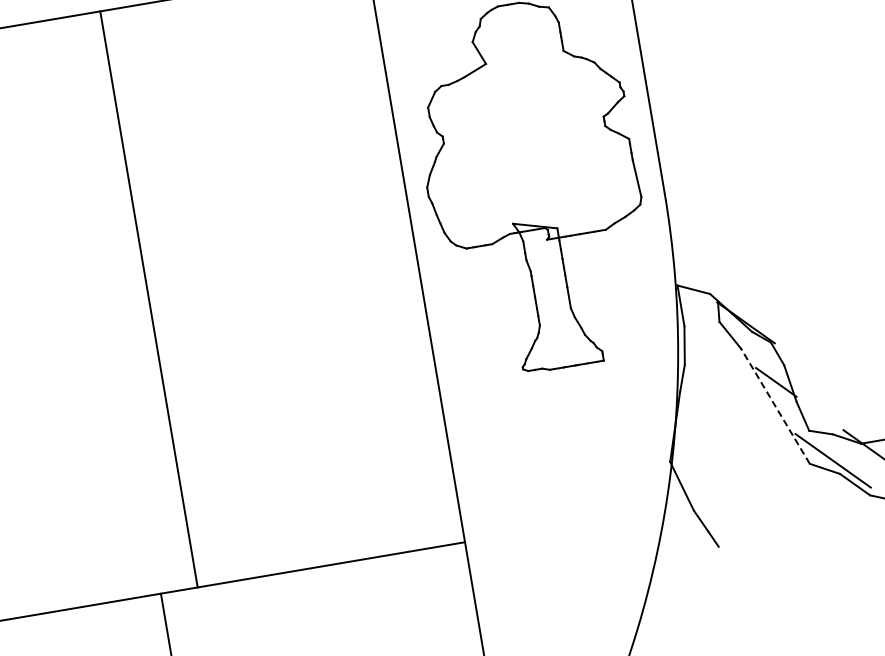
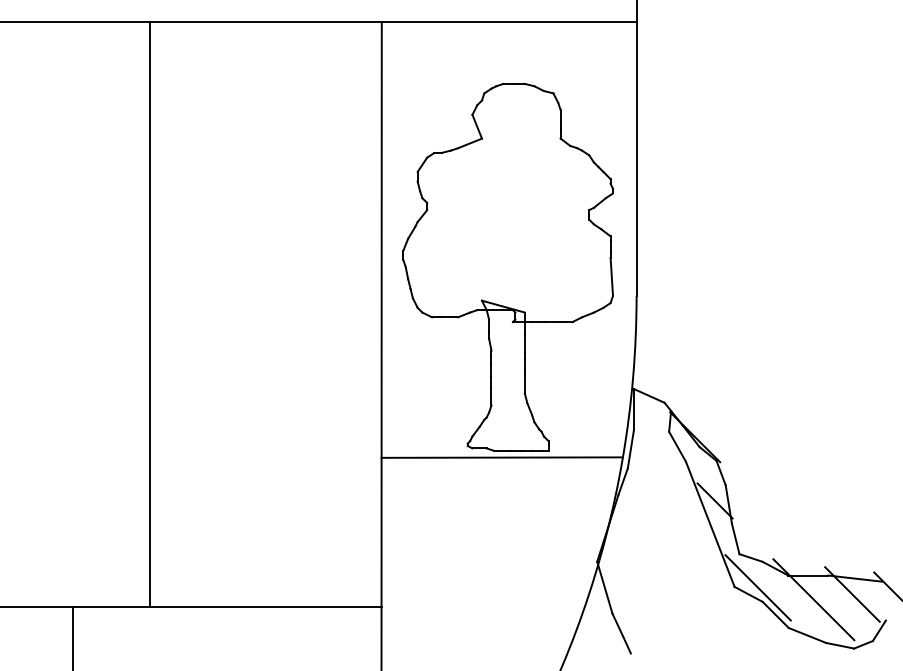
line: (149, 299) -> (150, 314), moved
line: (558, 375) -> (501, 457), added
line: (775, 405) -> (710, 523), dashed -> solid

